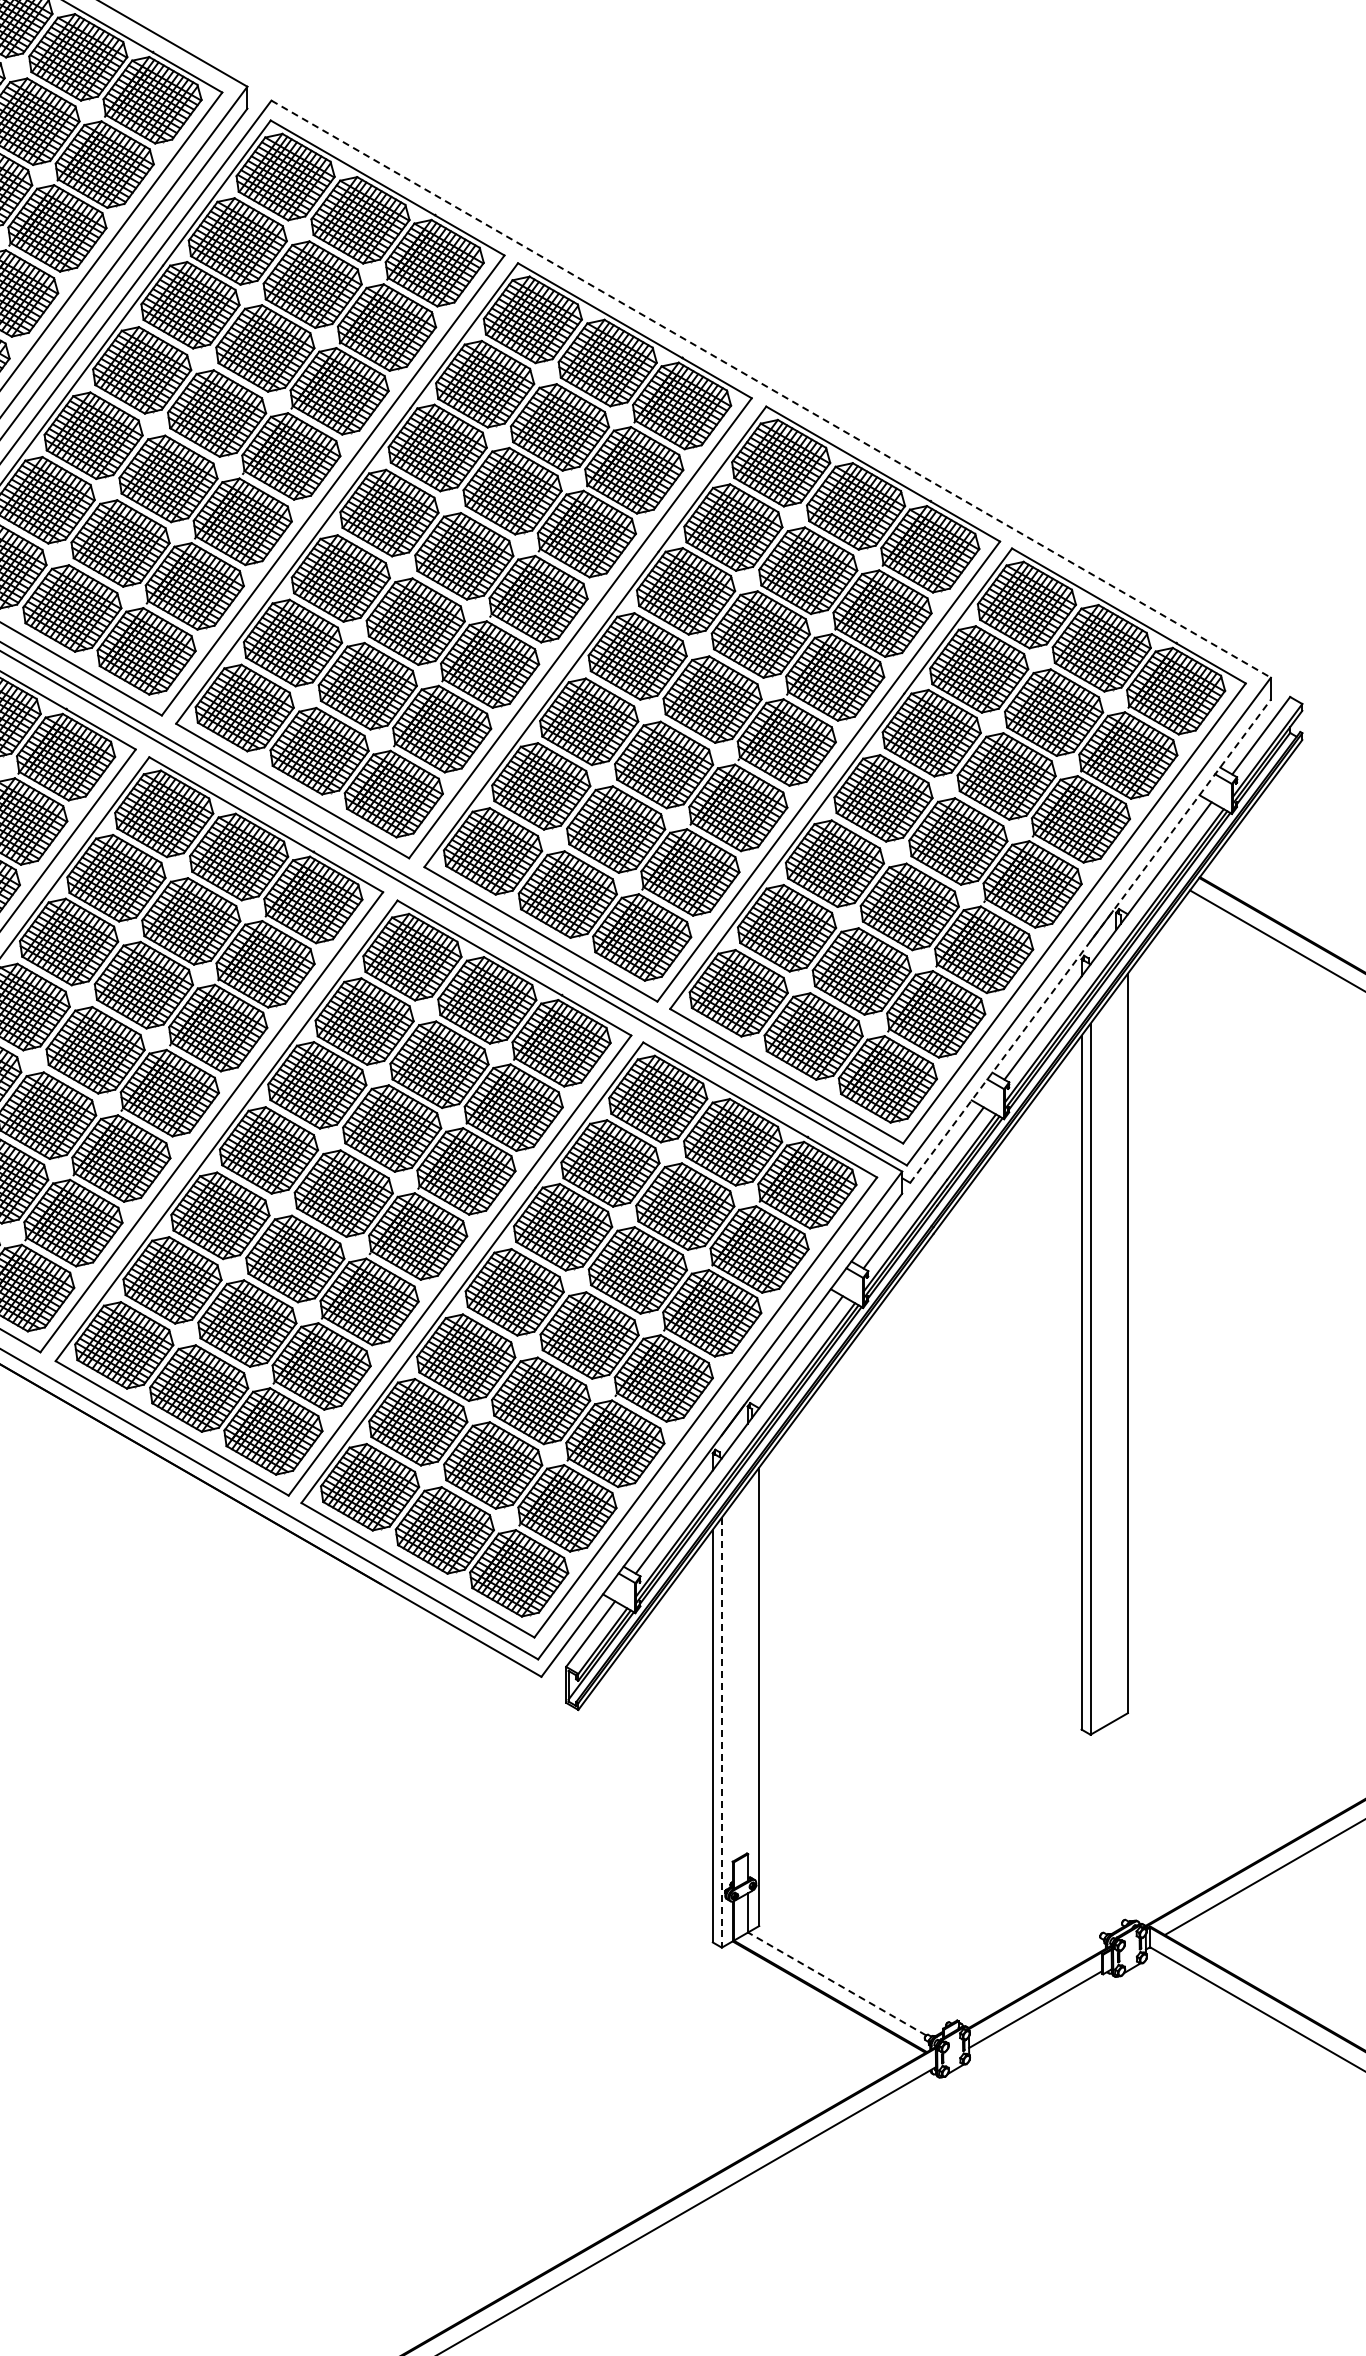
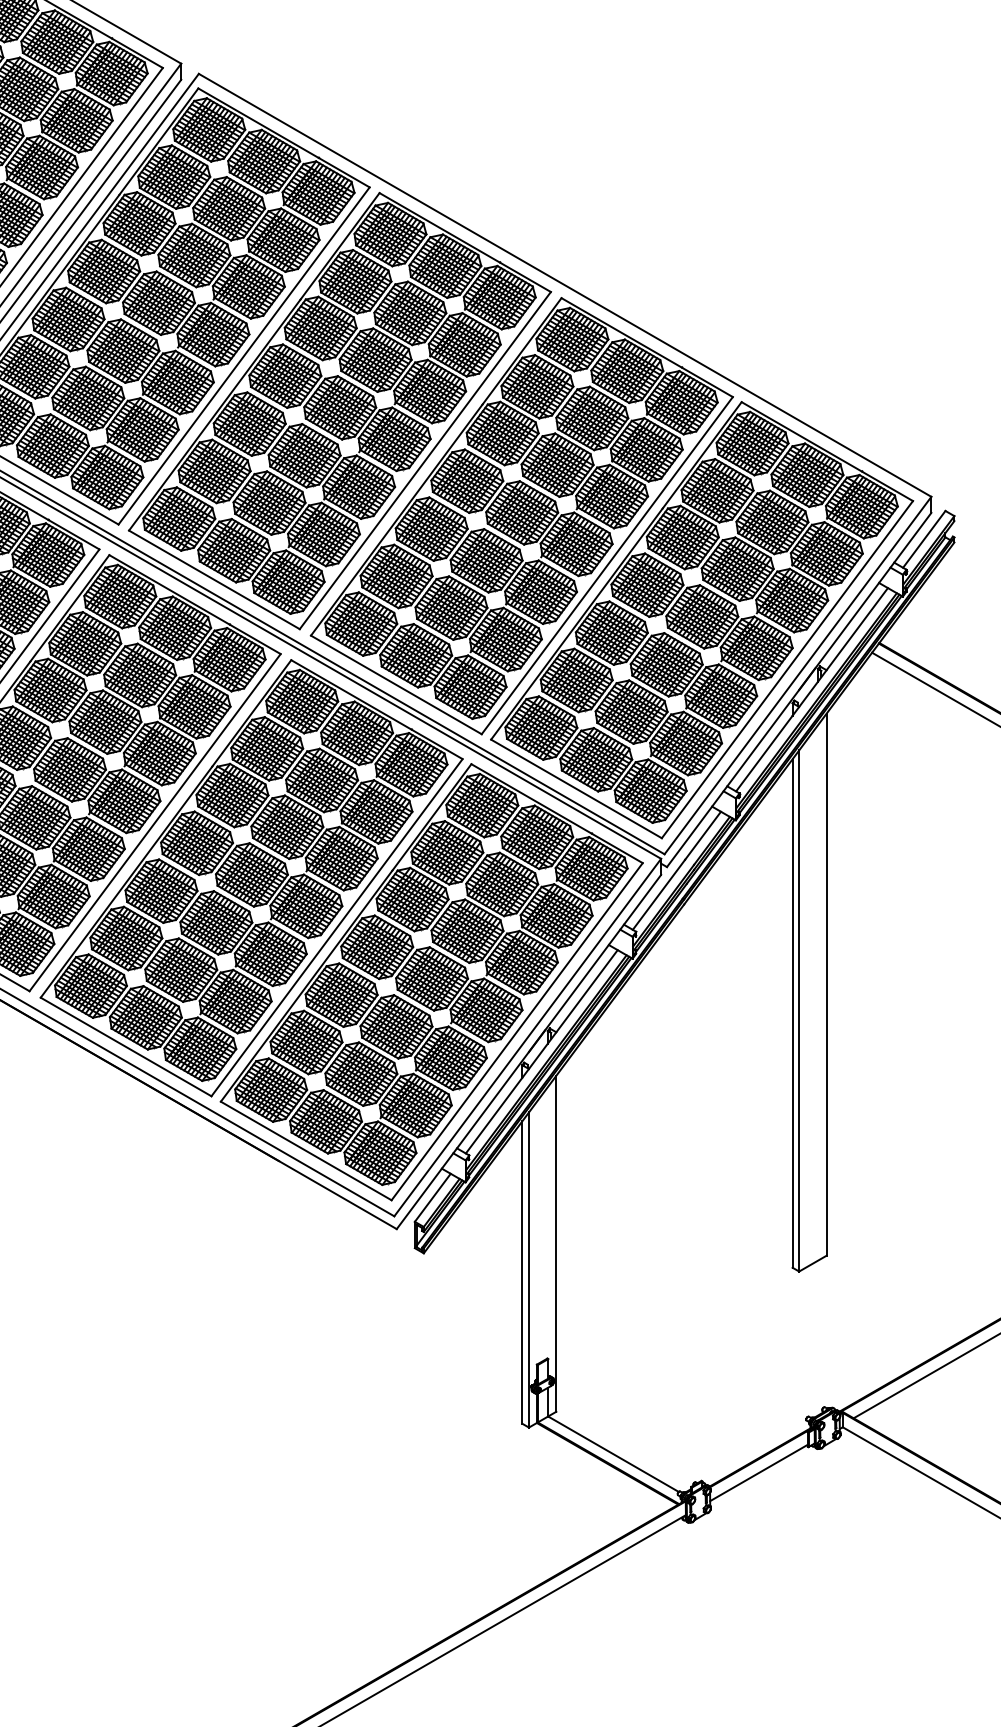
line: (771, 389) -> (565, 285), dashed -> solid
line: (1090, 941) -> (799, 690), dashed -> solid
line: (721, 1732) -> (528, 1269), dashed -> solid
line: (837, 1983) -> (613, 1453), dashed -> solid

